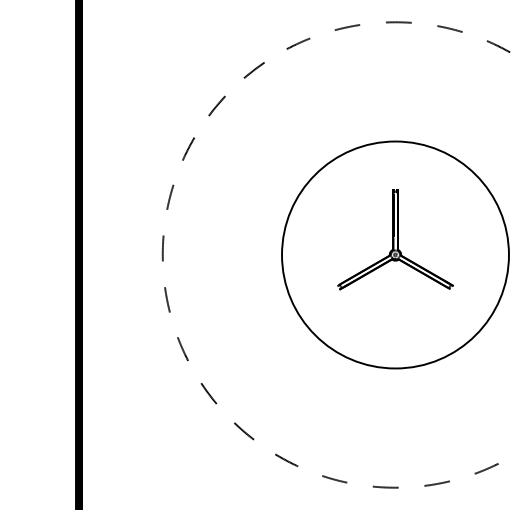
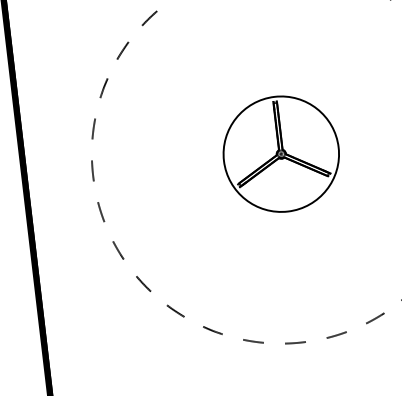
circle: (395, 254) -> (281, 153), size x0.62

